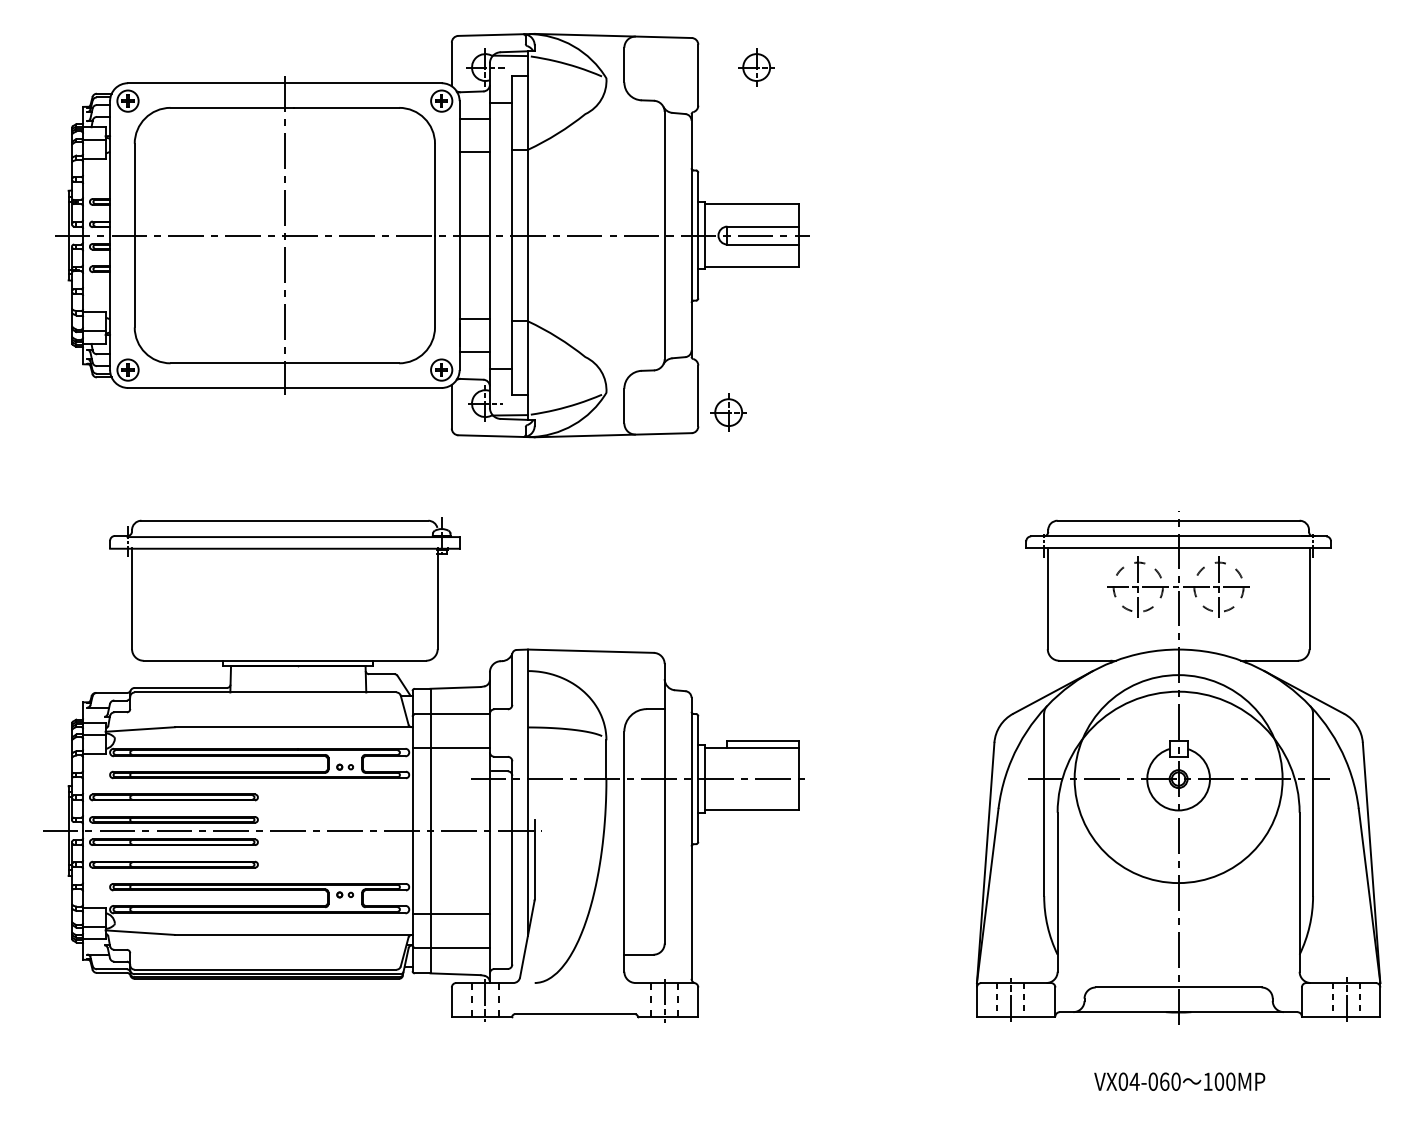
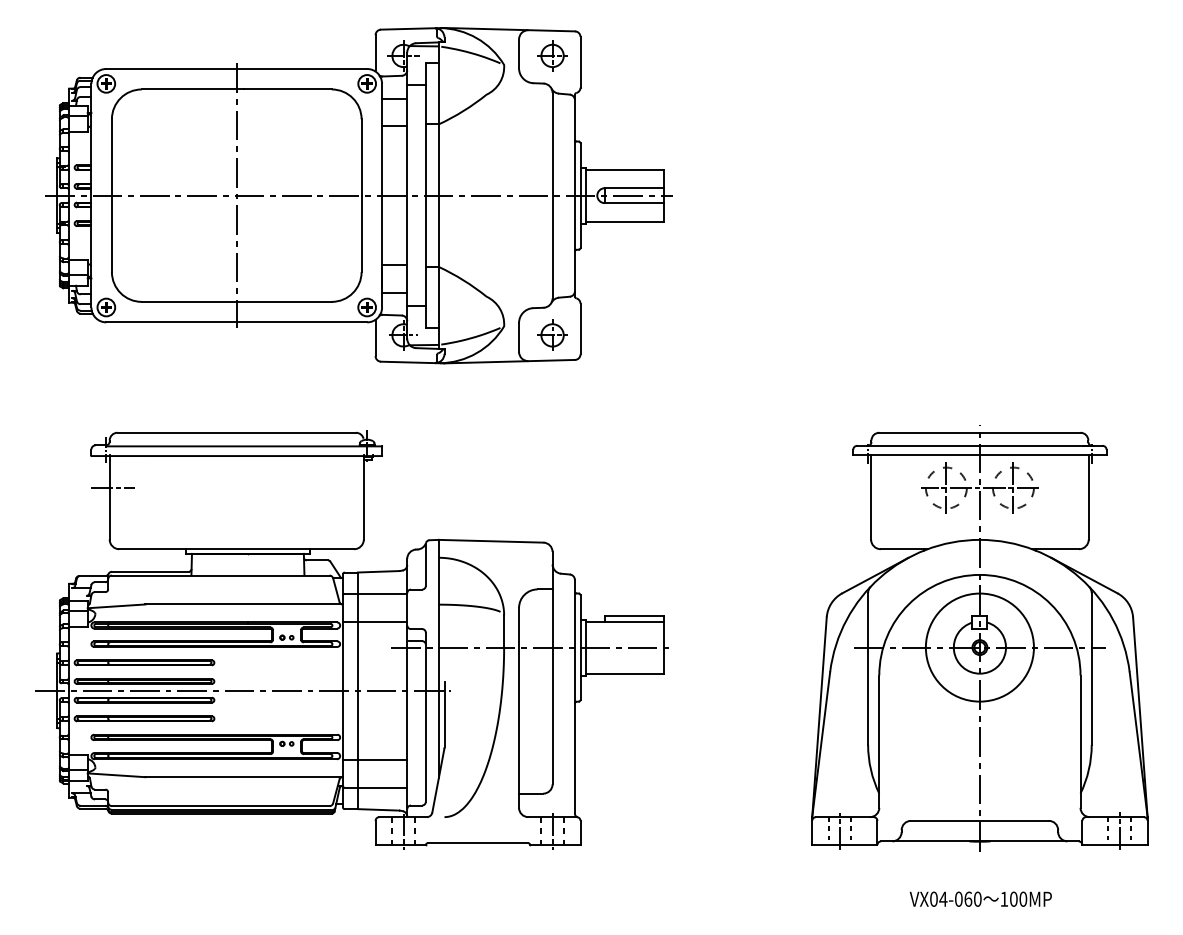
part: (756, 67) -> (552, 55), moved
part: (728, 412) -> (552, 335), moved
line: (135, 586) -> (112, 487), added
circle: (1178, 779) -> (979, 647), size x0.62

